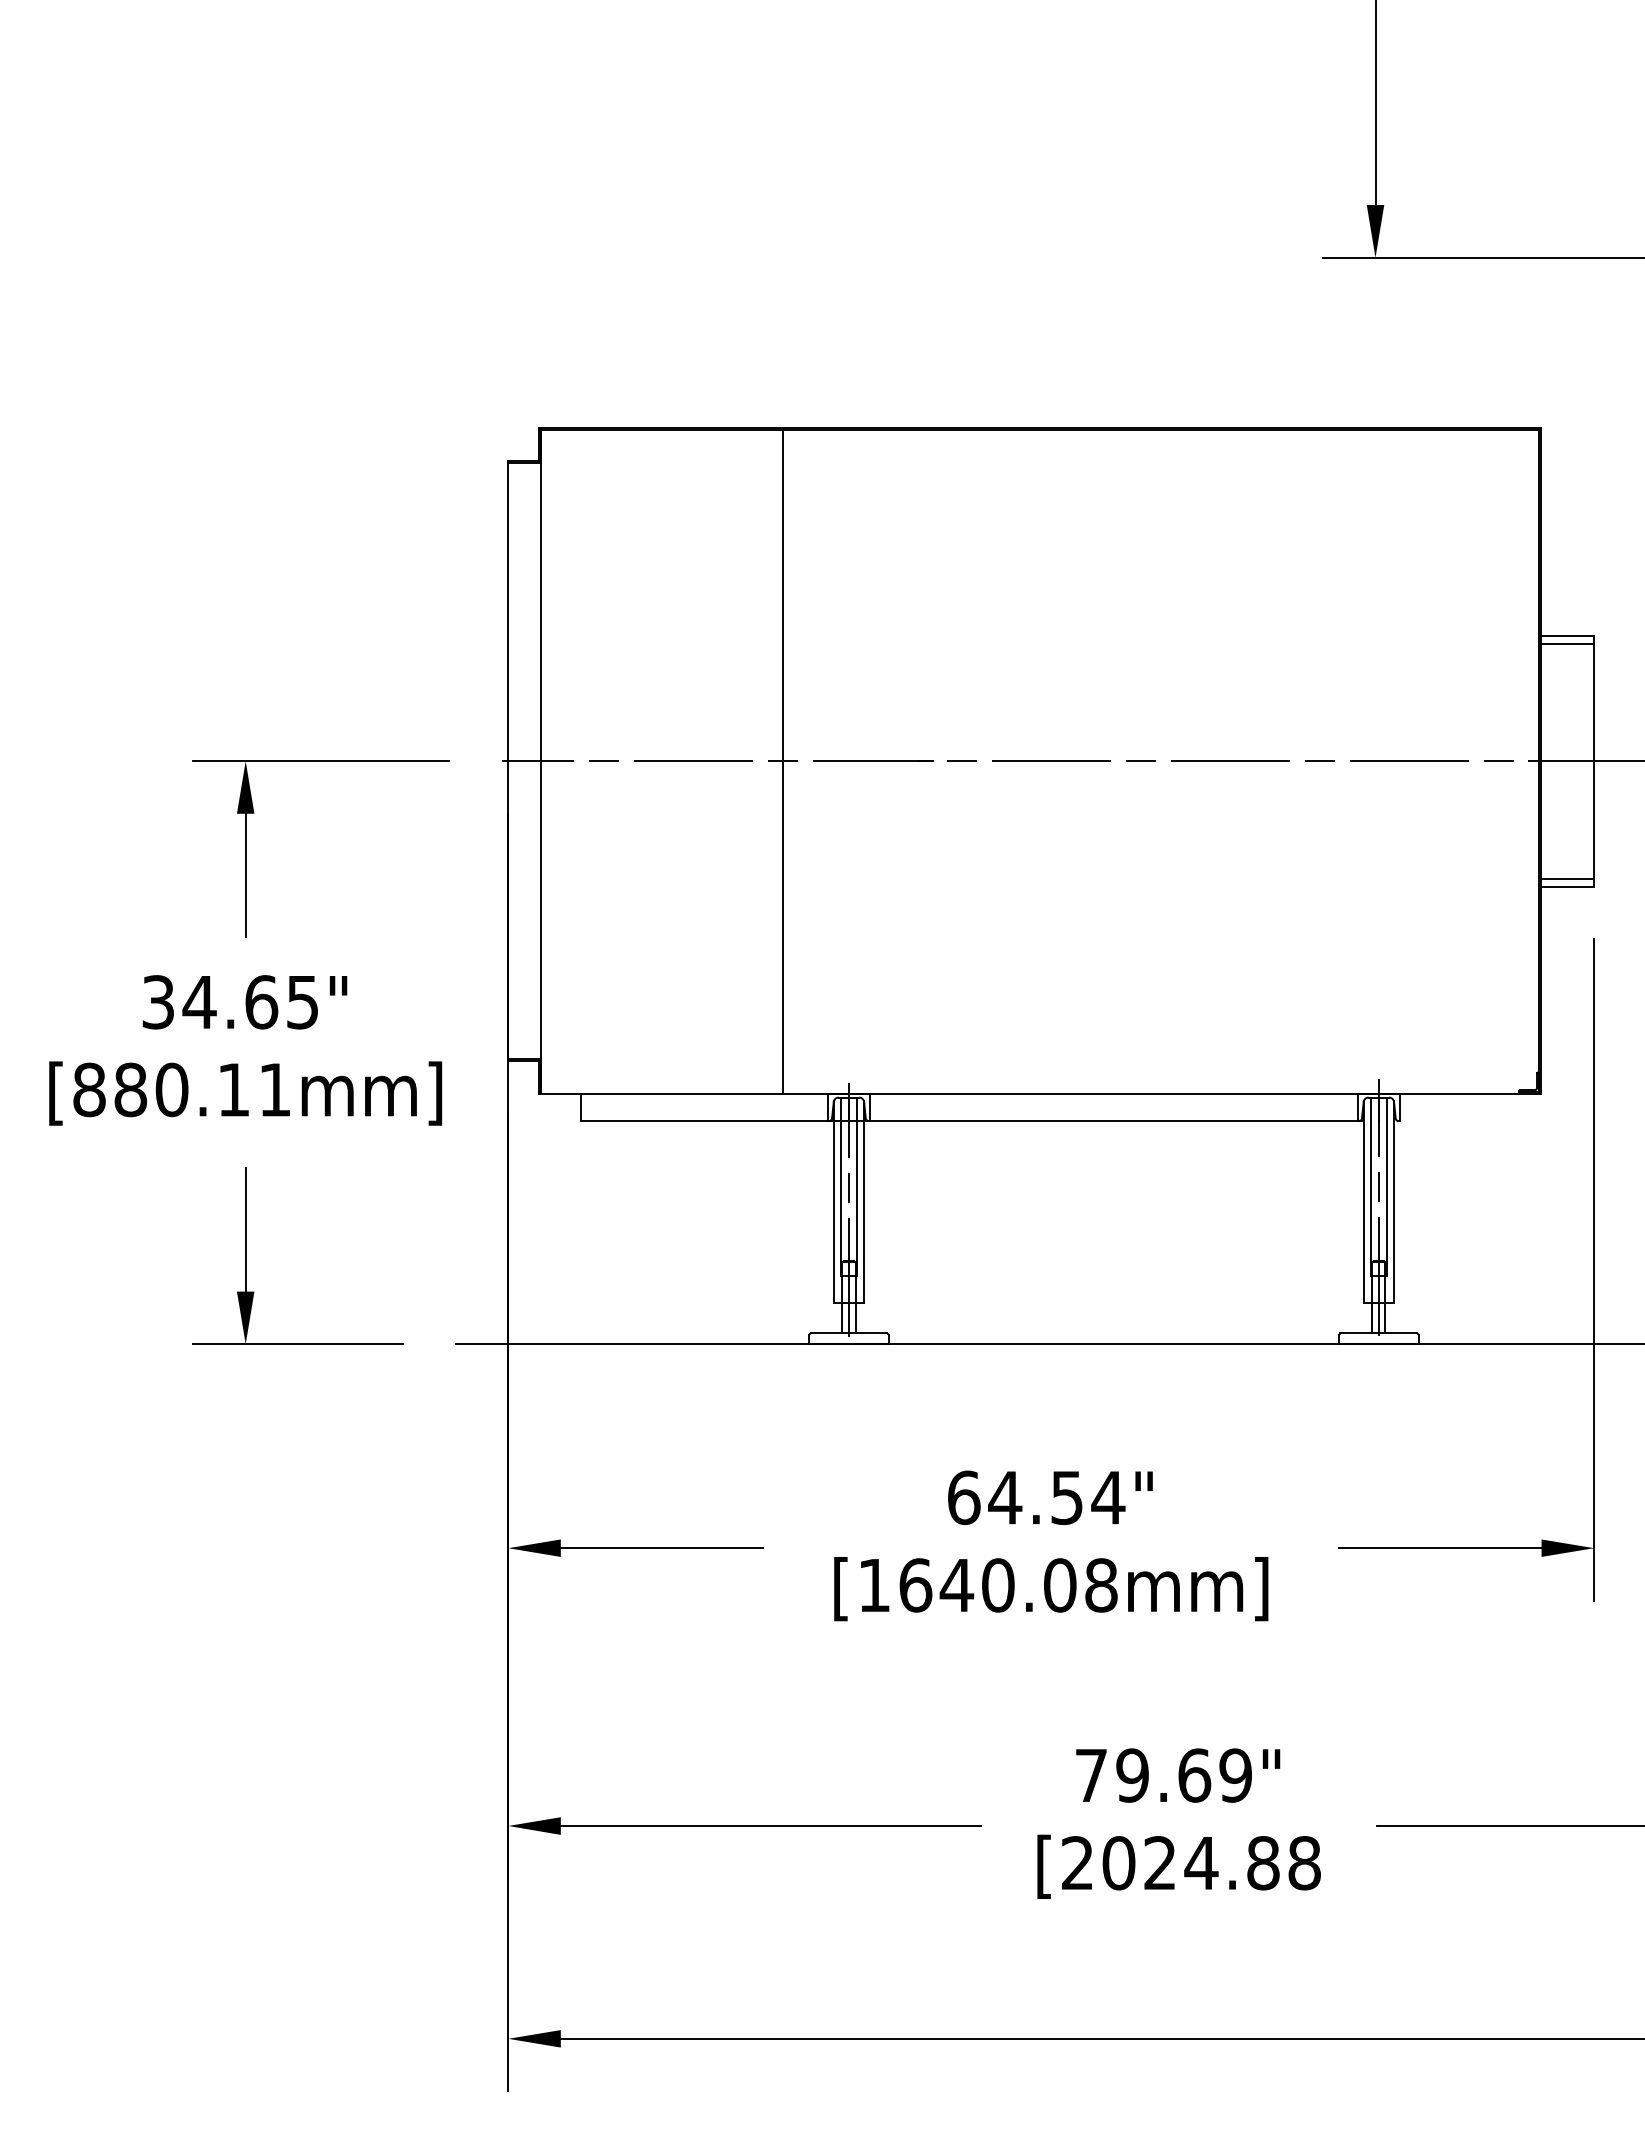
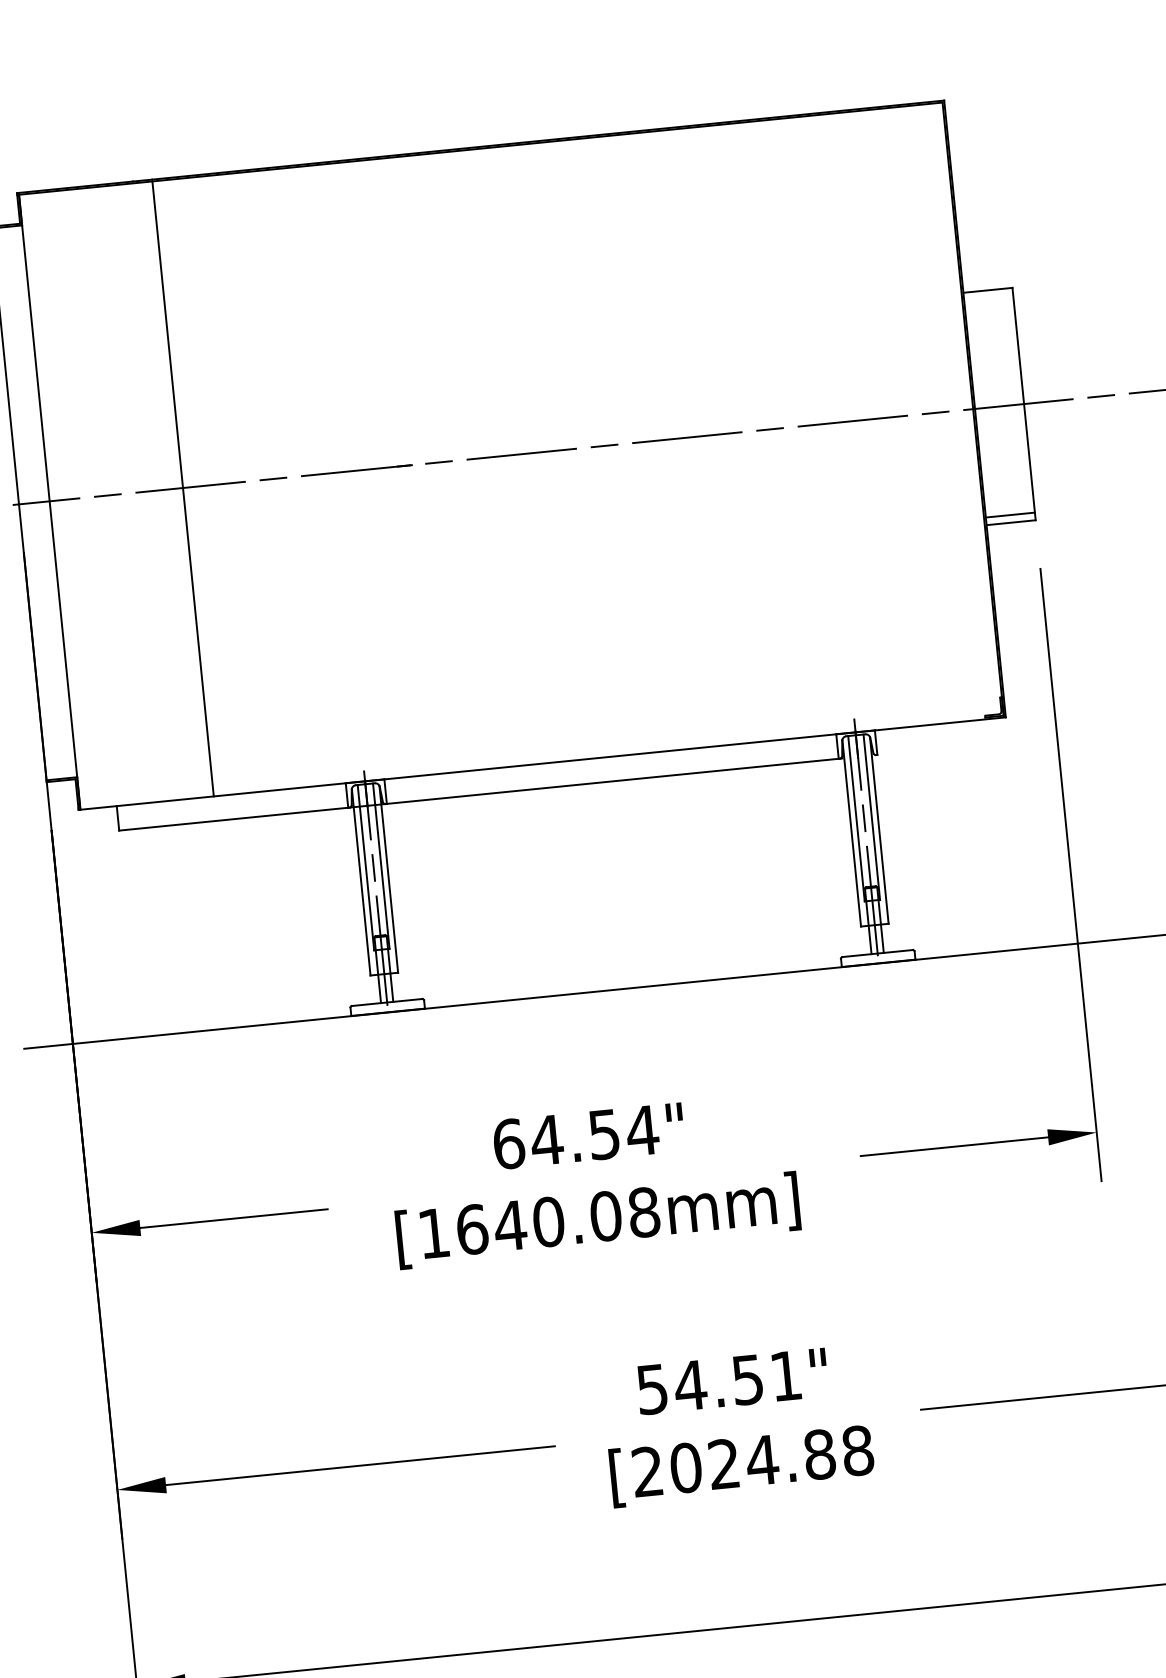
line: (1567, 643) -> (988, 297), removed
line: (783, 761) -> (183, 488), moved
text: (1163, 1775) -> (719, 1382), 79.69" -> 54.51"

